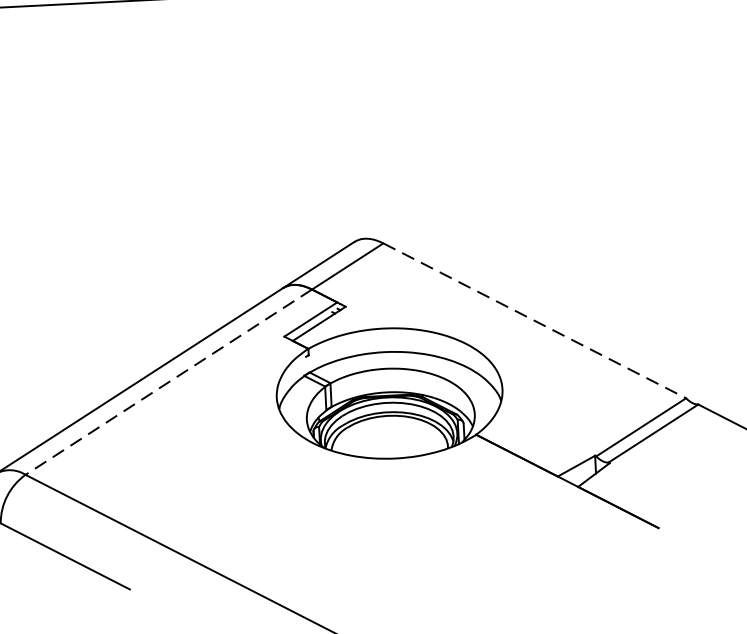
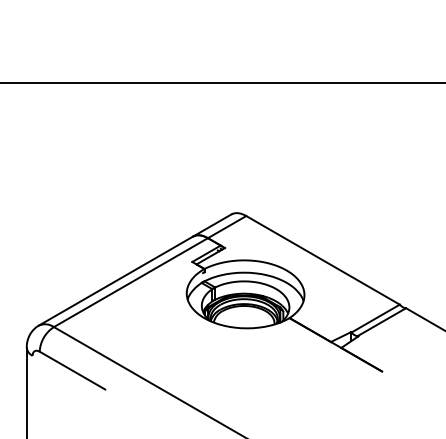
line: (535, 321) -> (323, 260), dashed -> solid
line: (167, 381) -> (130, 282), dashed -> solid

